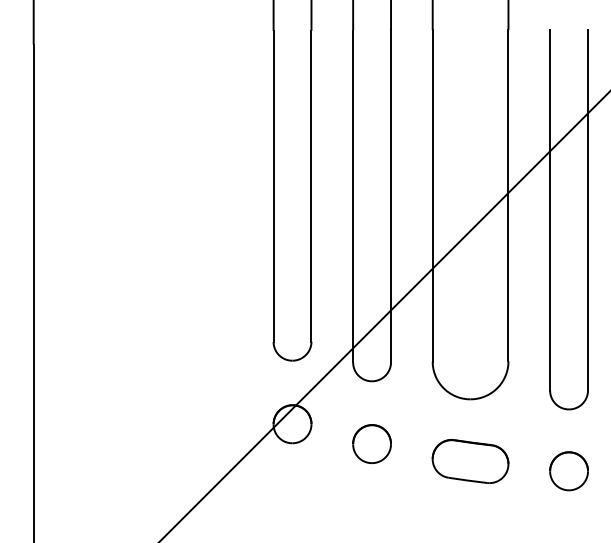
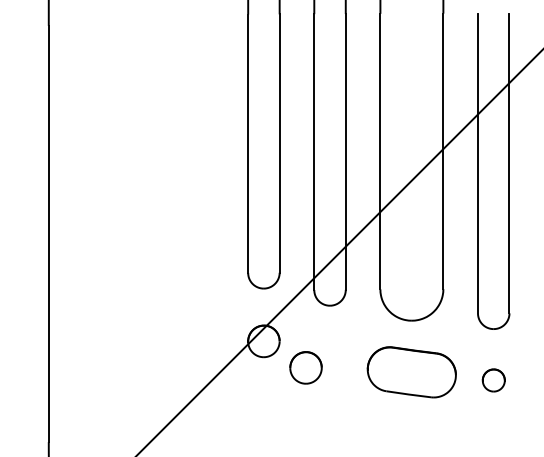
part: (371, 443) -> (305, 367), moved
part: (470, 461) -> (411, 372), size x1.4
part: (568, 471) -> (493, 380), size x0.7

